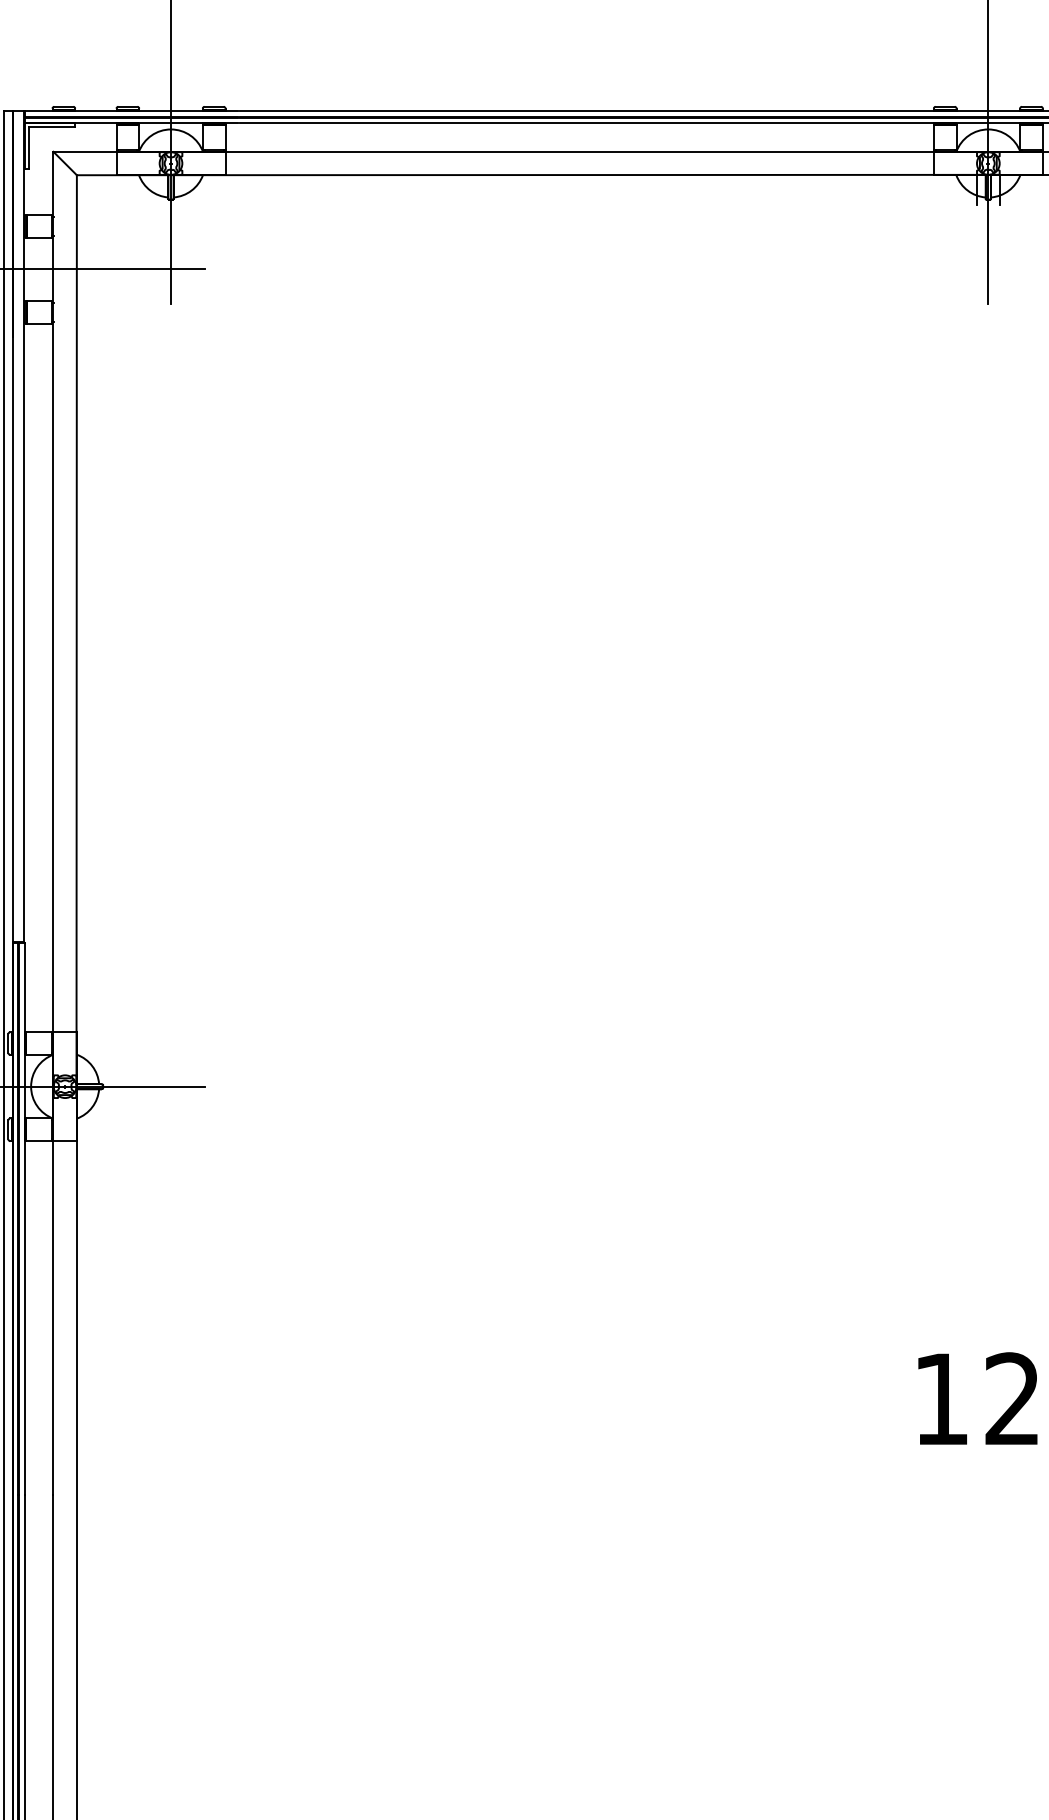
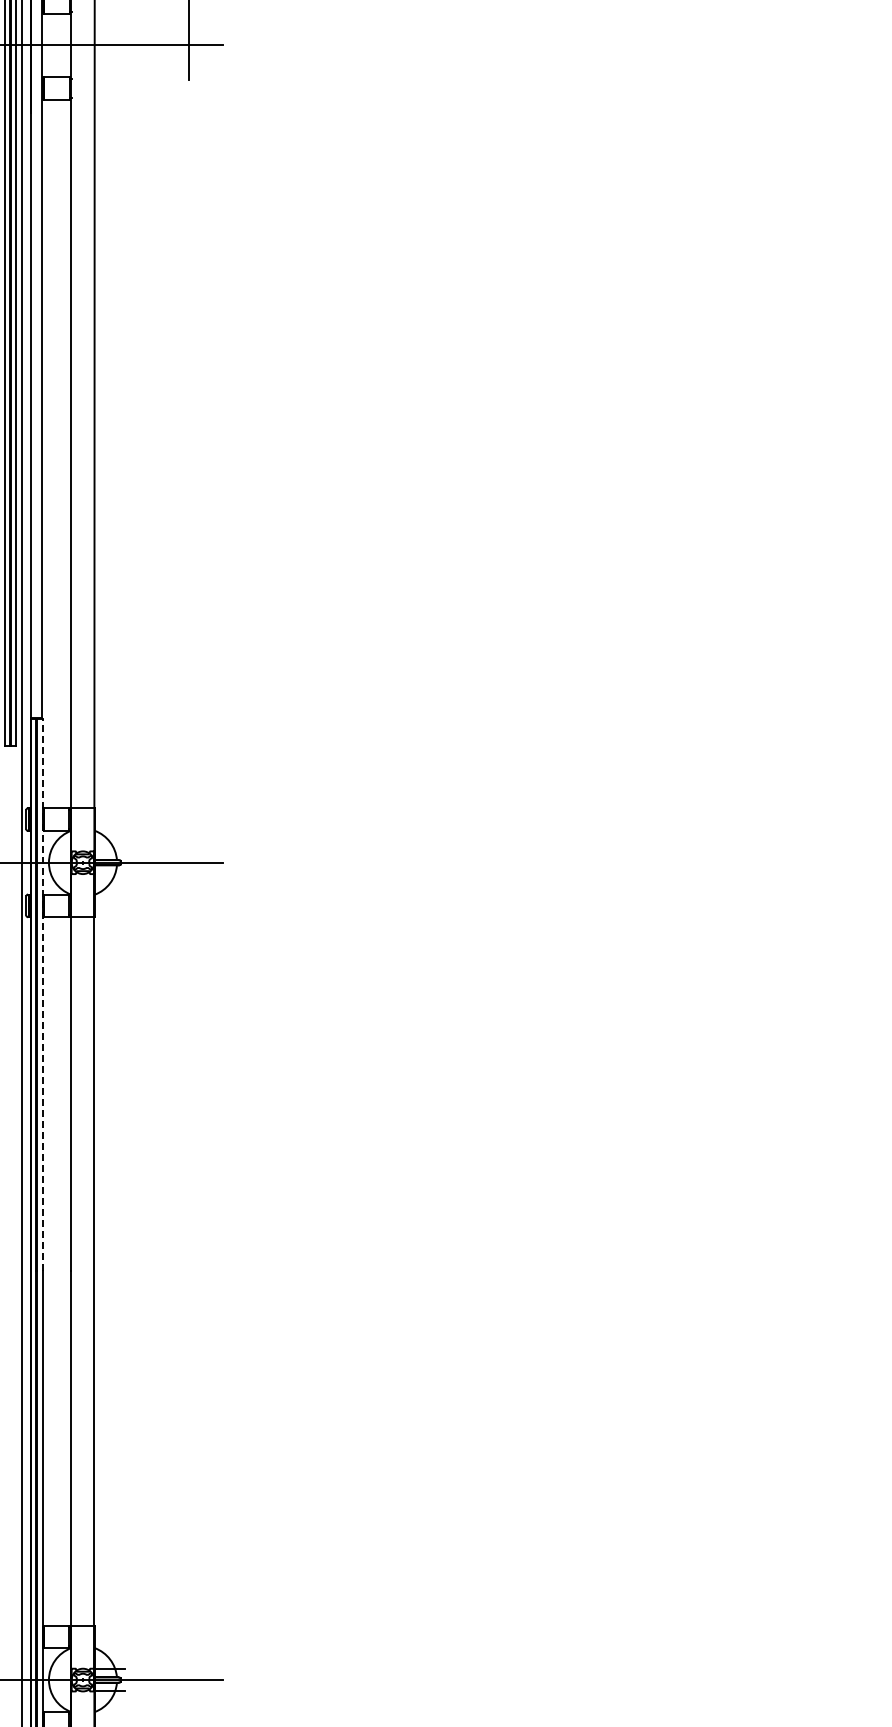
line: (24, 1218) -> (42, 994), solid -> dashed

